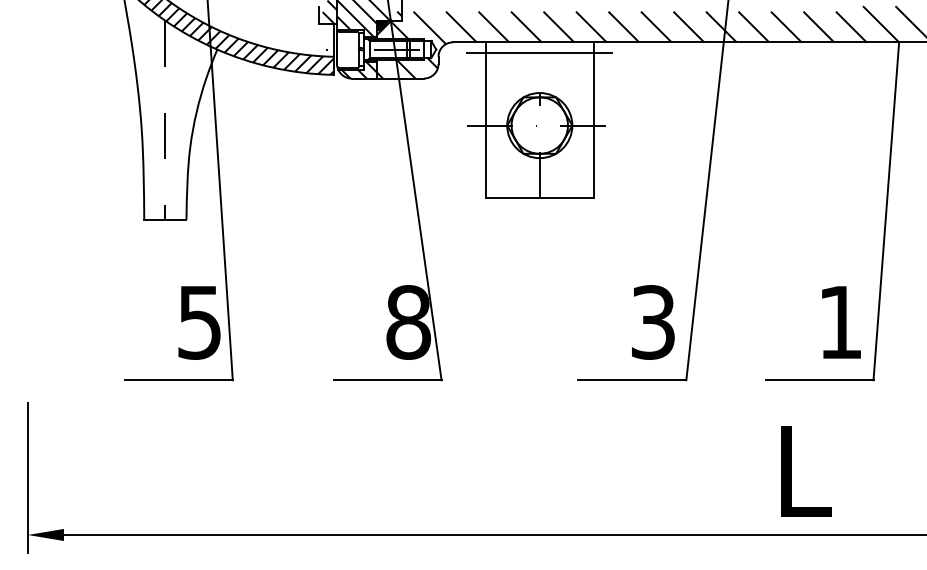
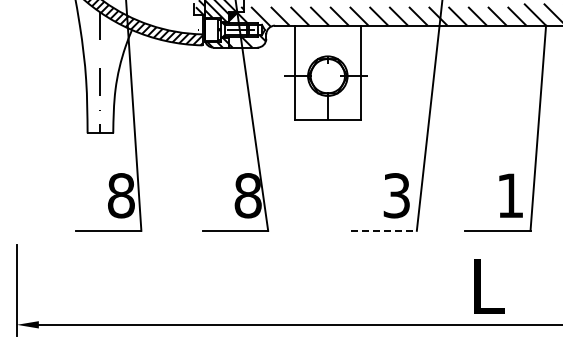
line: (539, 53) -> (327, 32), removed
text: (200, 322) -> (121, 195), 5 -> 8
line: (633, 379) -> (384, 230), solid -> dashed

